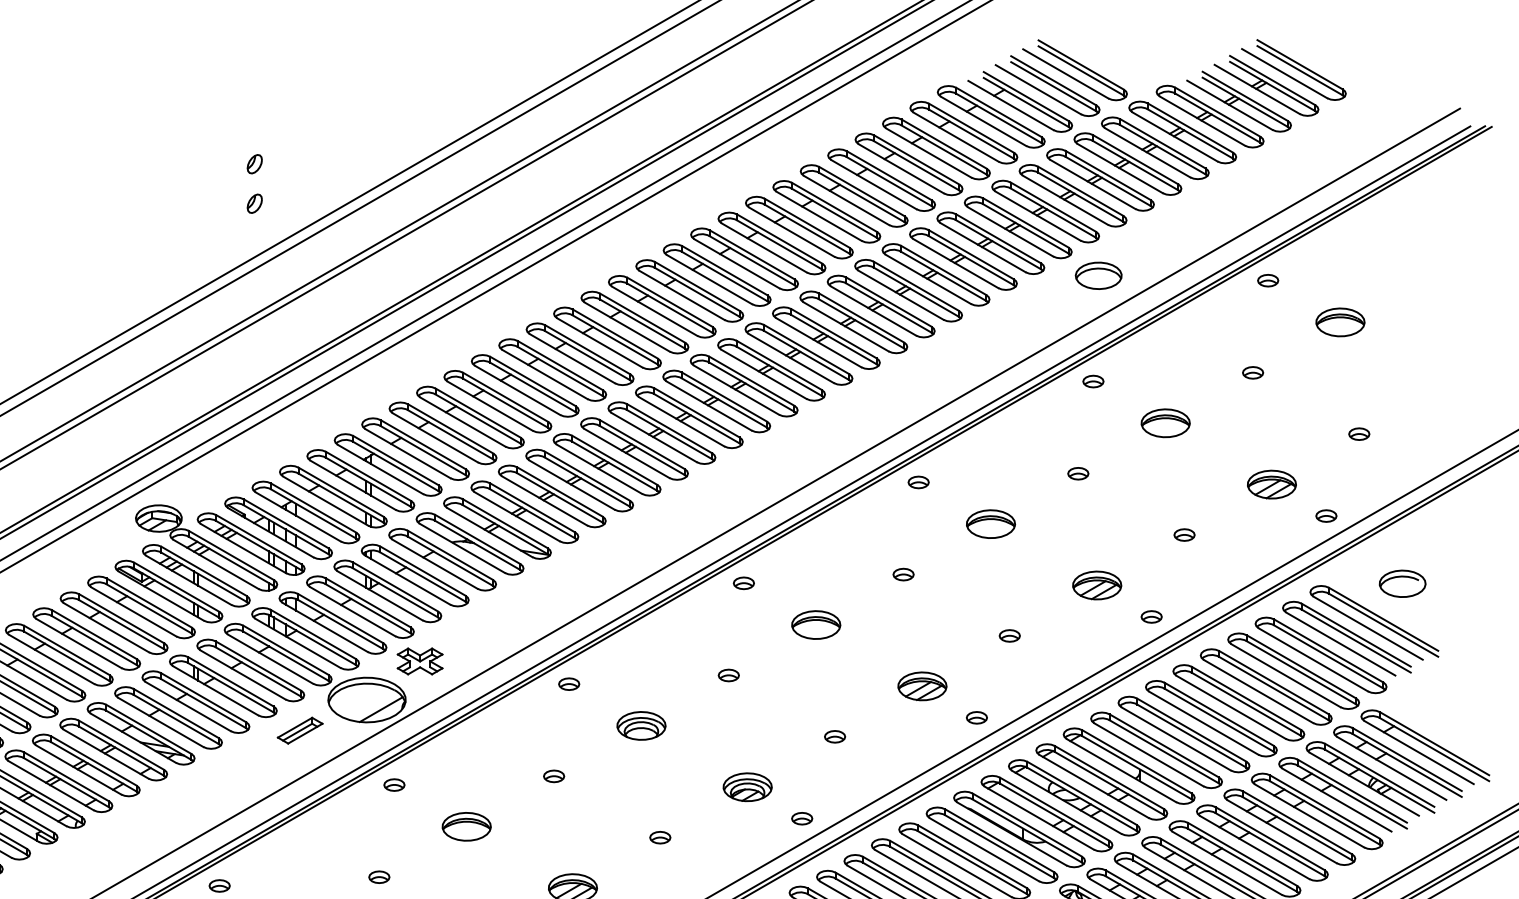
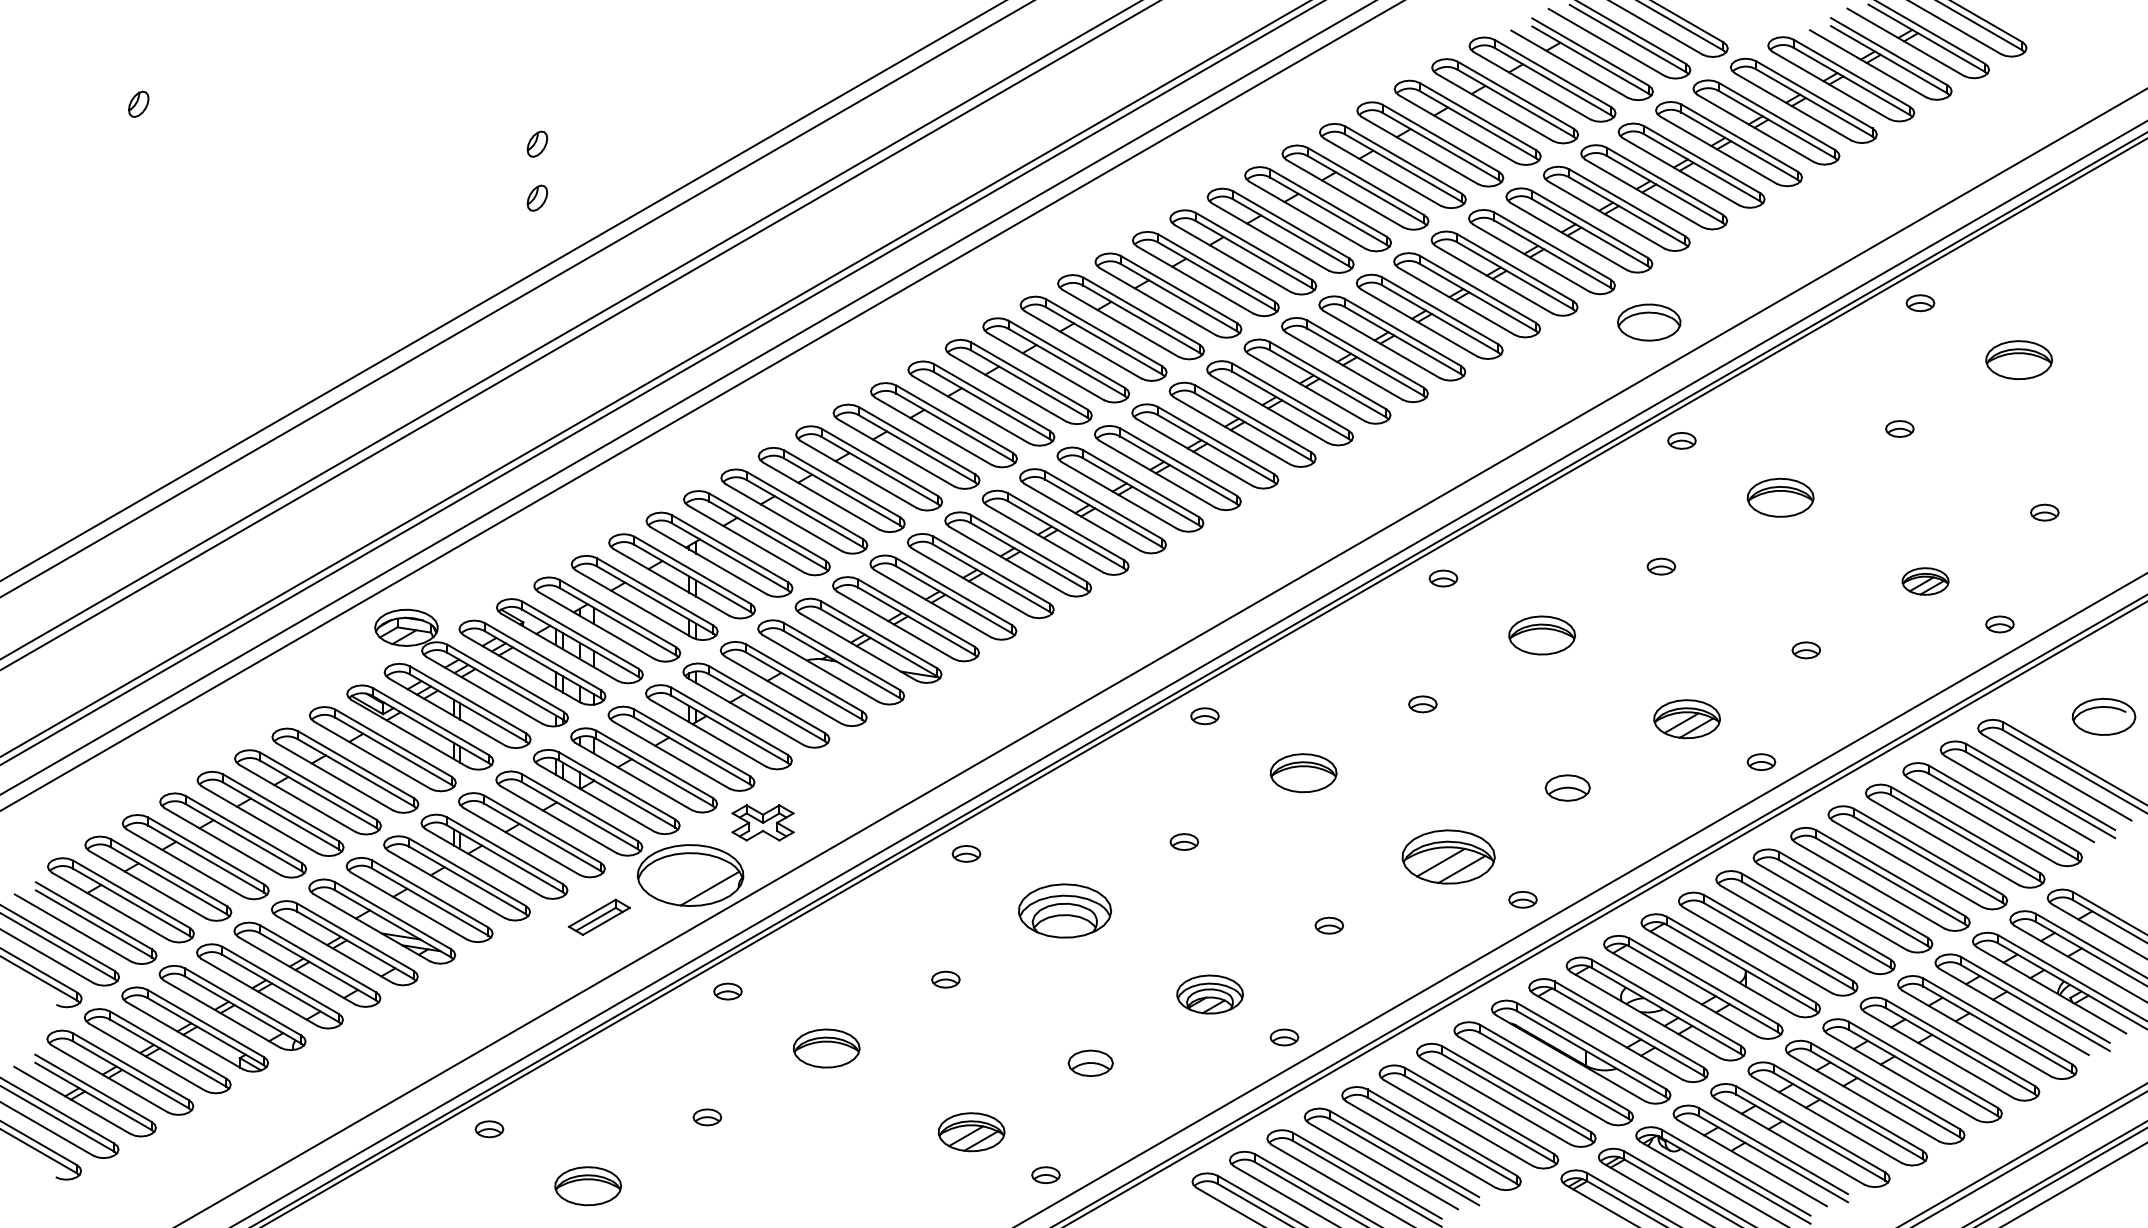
part: (1098, 275) -> (1649, 322), moved
part: (1271, 484) -> (1925, 581), size x0.7
part: (1009, 635) -> (1567, 787), size x1.6
part: (922, 686) -> (1448, 856), size x1.4
part: (641, 725) -> (1065, 910), size x1.4
part: (660, 837) -> (1090, 1063), size x1.6

